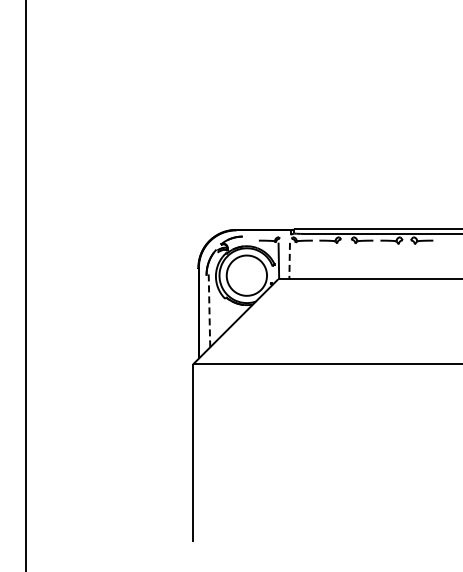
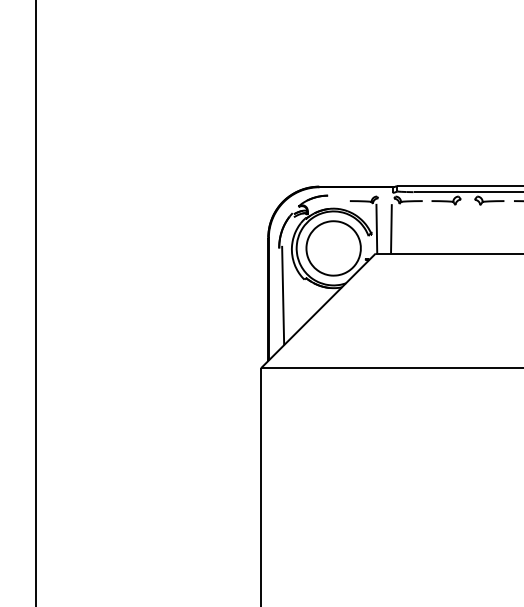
line: (289, 261) -> (391, 229), dashed -> solid
line: (209, 310) -> (283, 295), dashed -> solid

